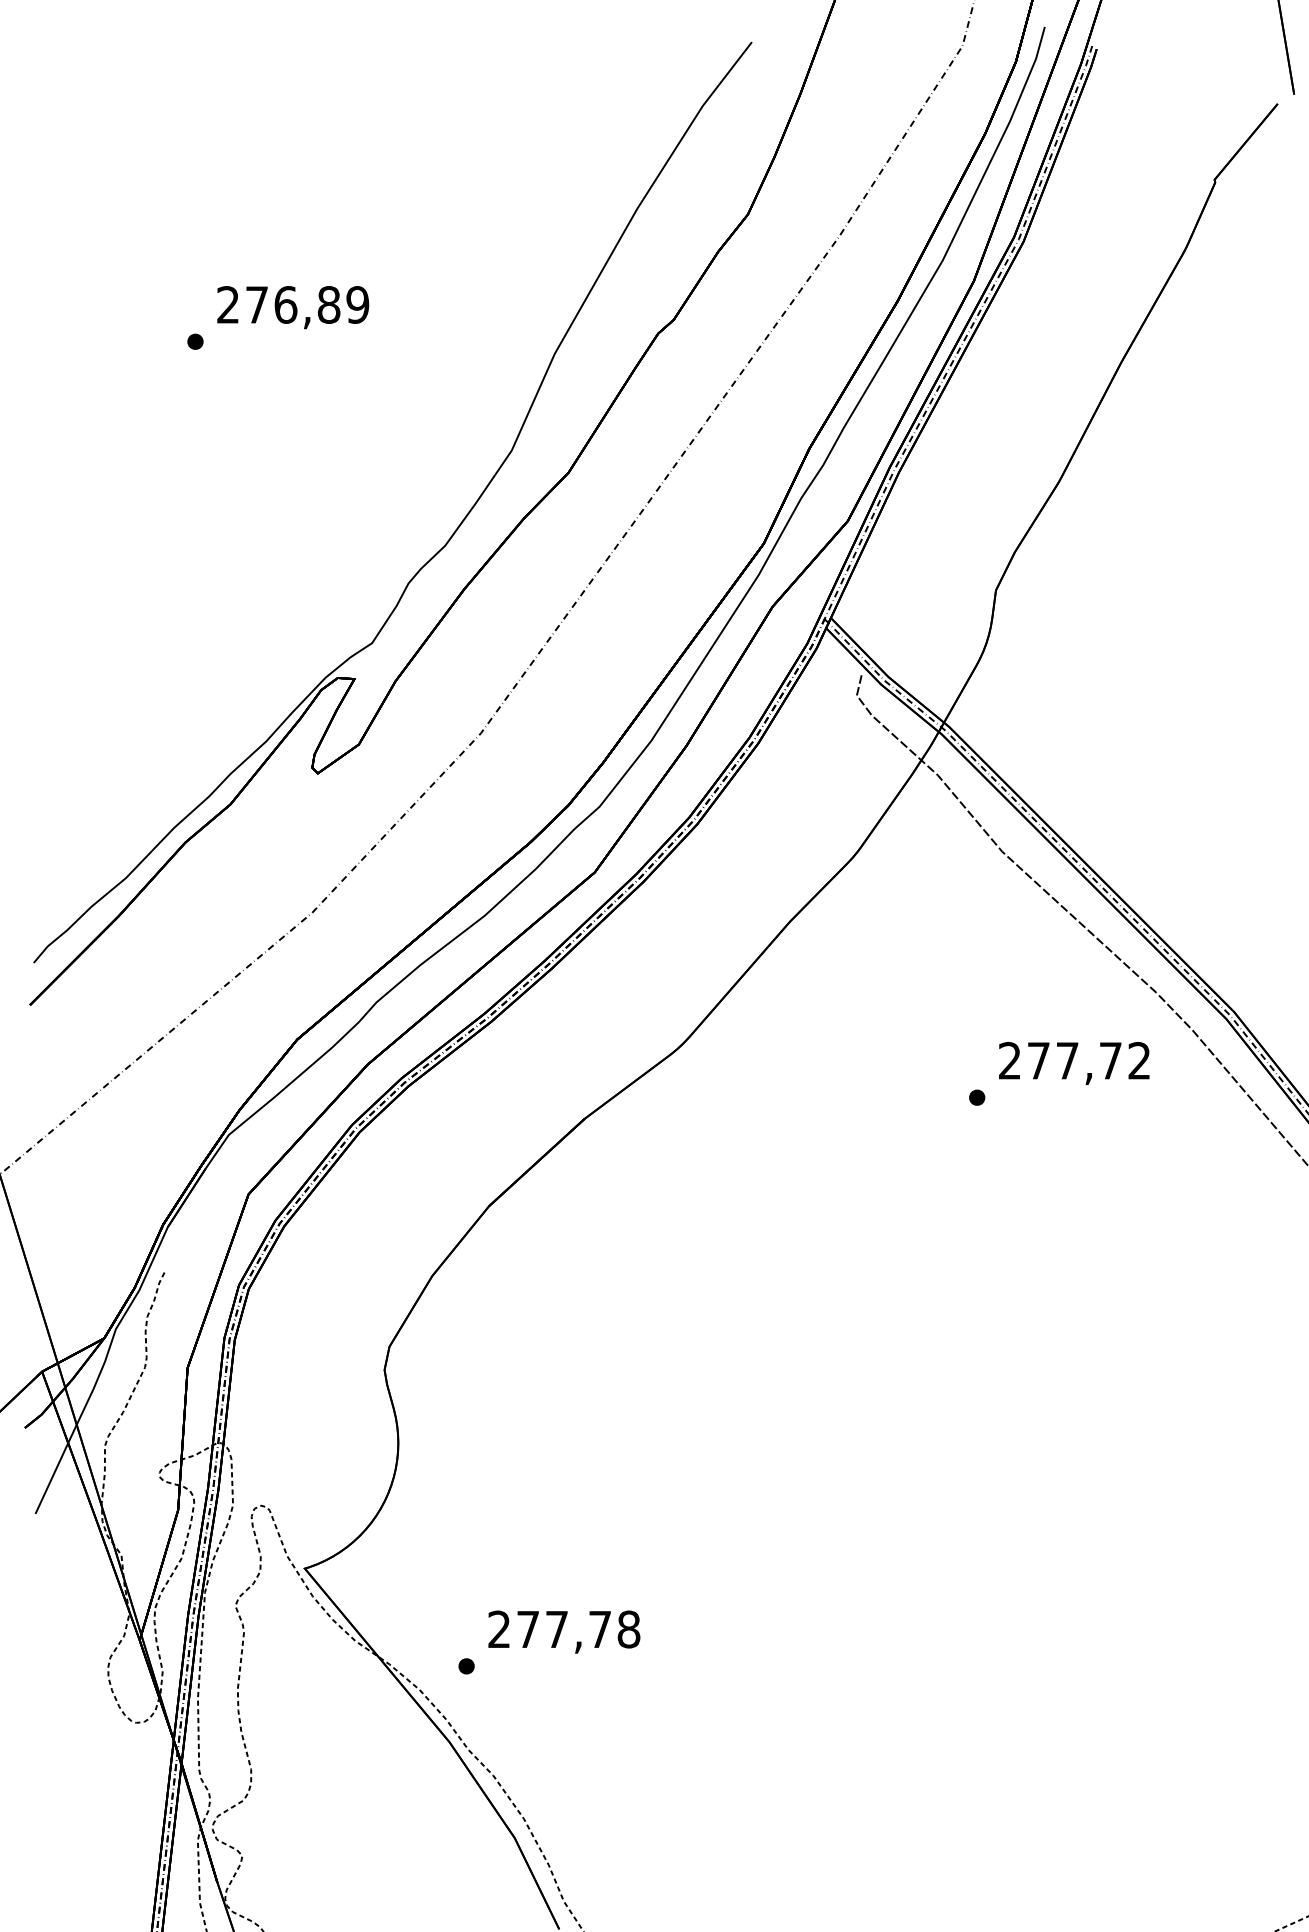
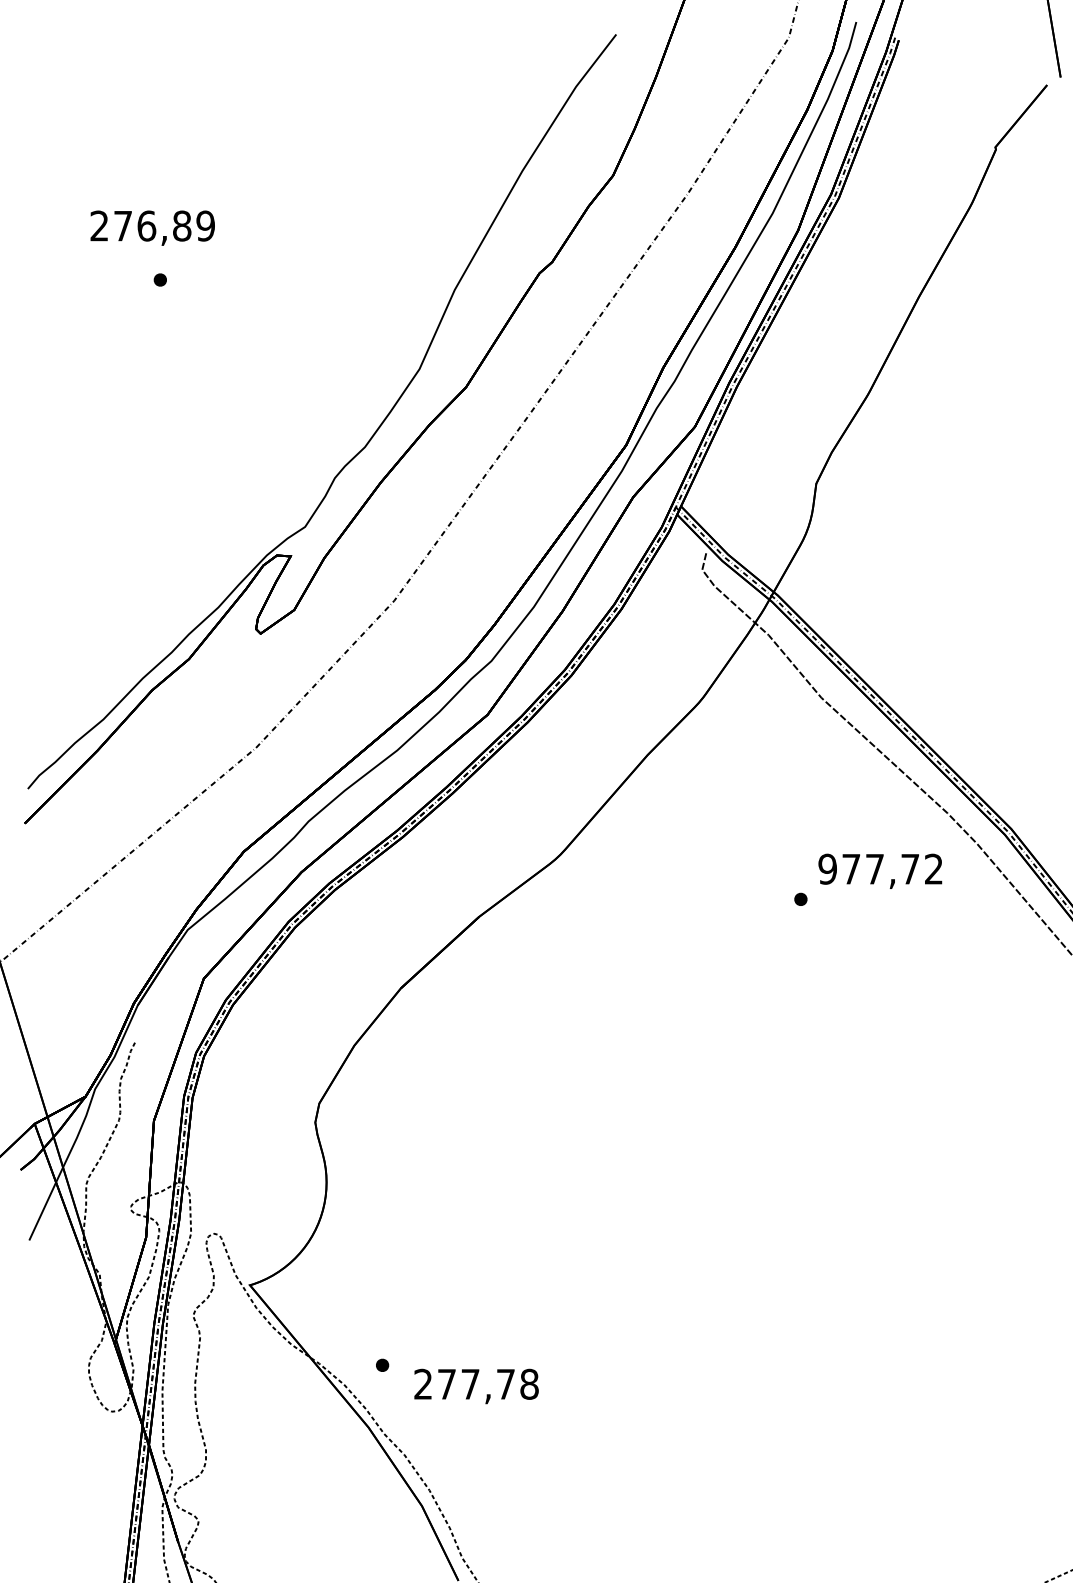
text: (293, 307) -> (153, 228), moved
text: (1009, 1060) -> (827, 868), 277,72 -> 977,72
text: (564, 1631) -> (476, 1385), moved

